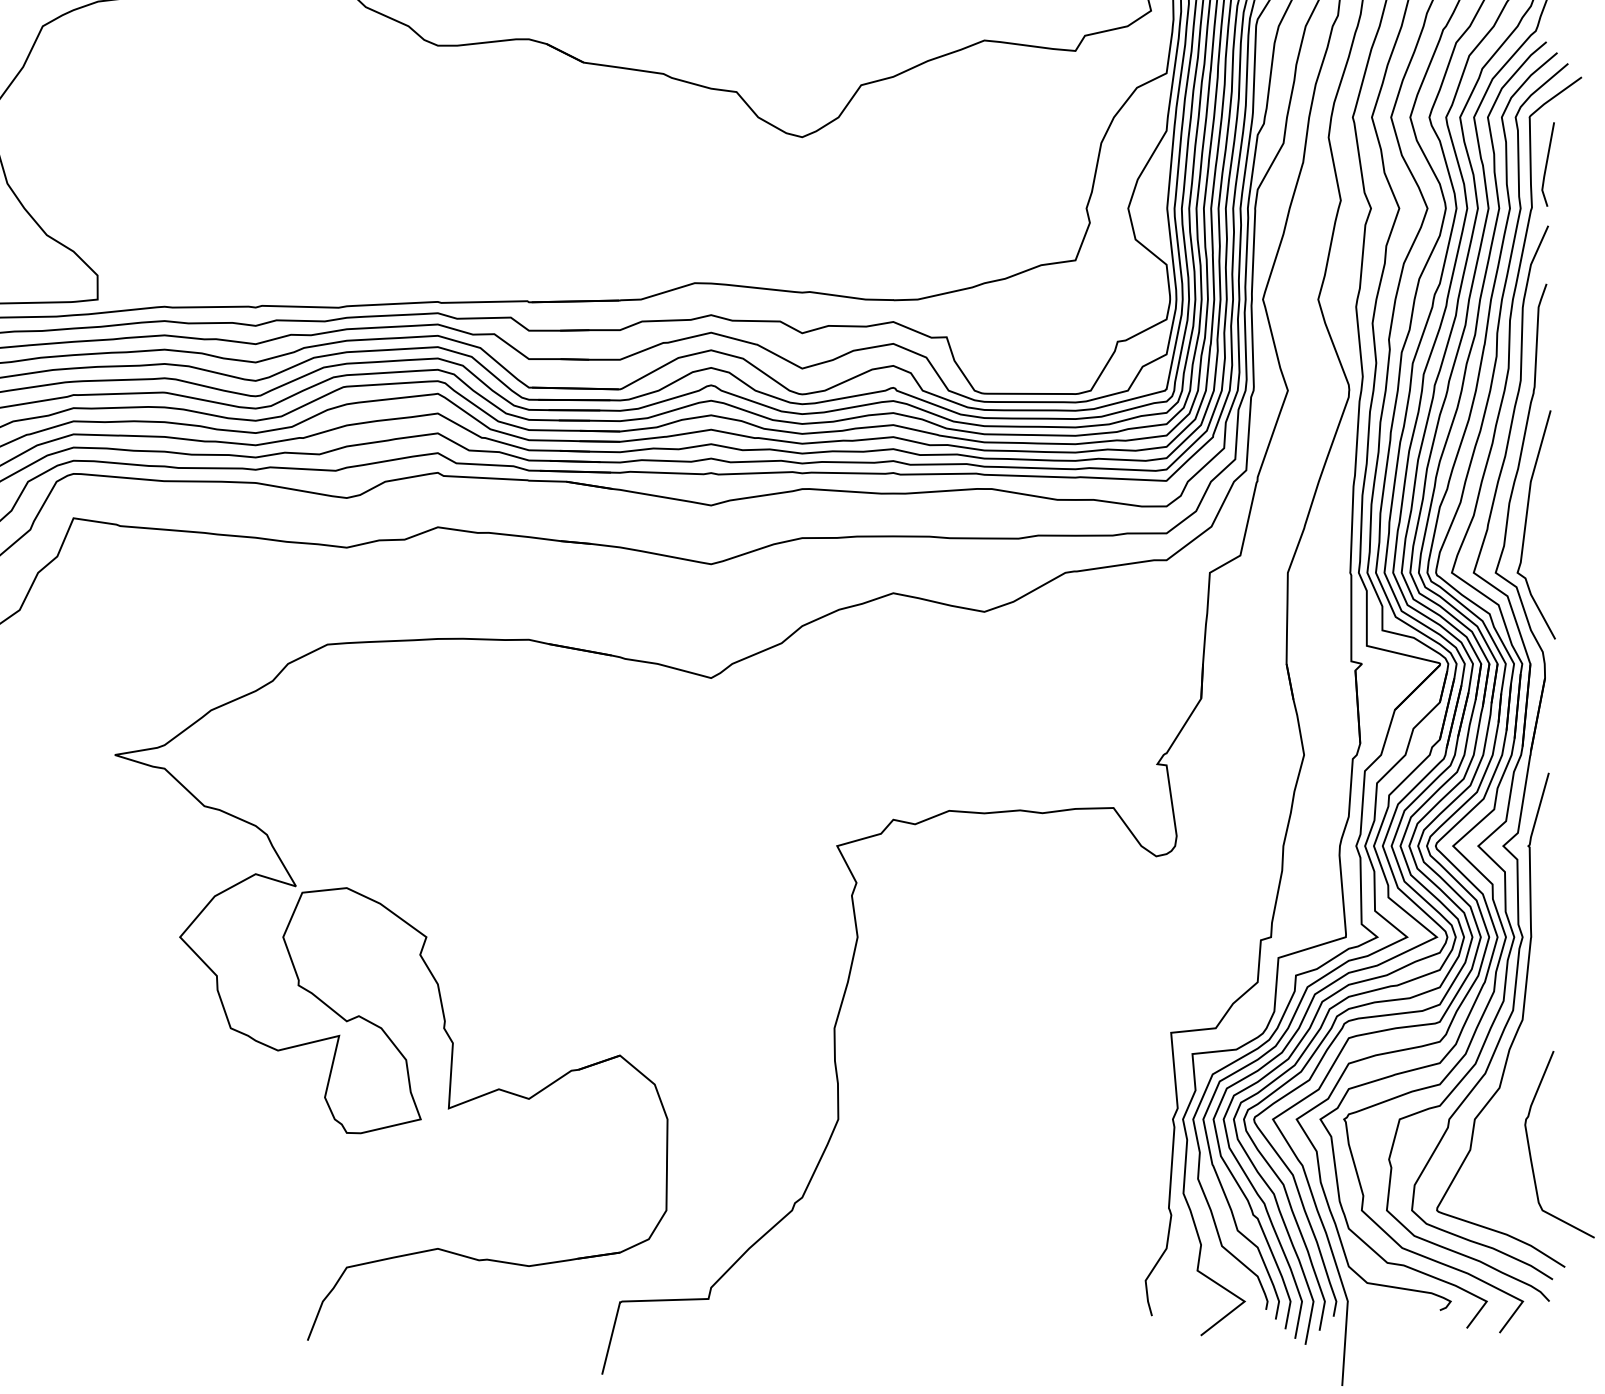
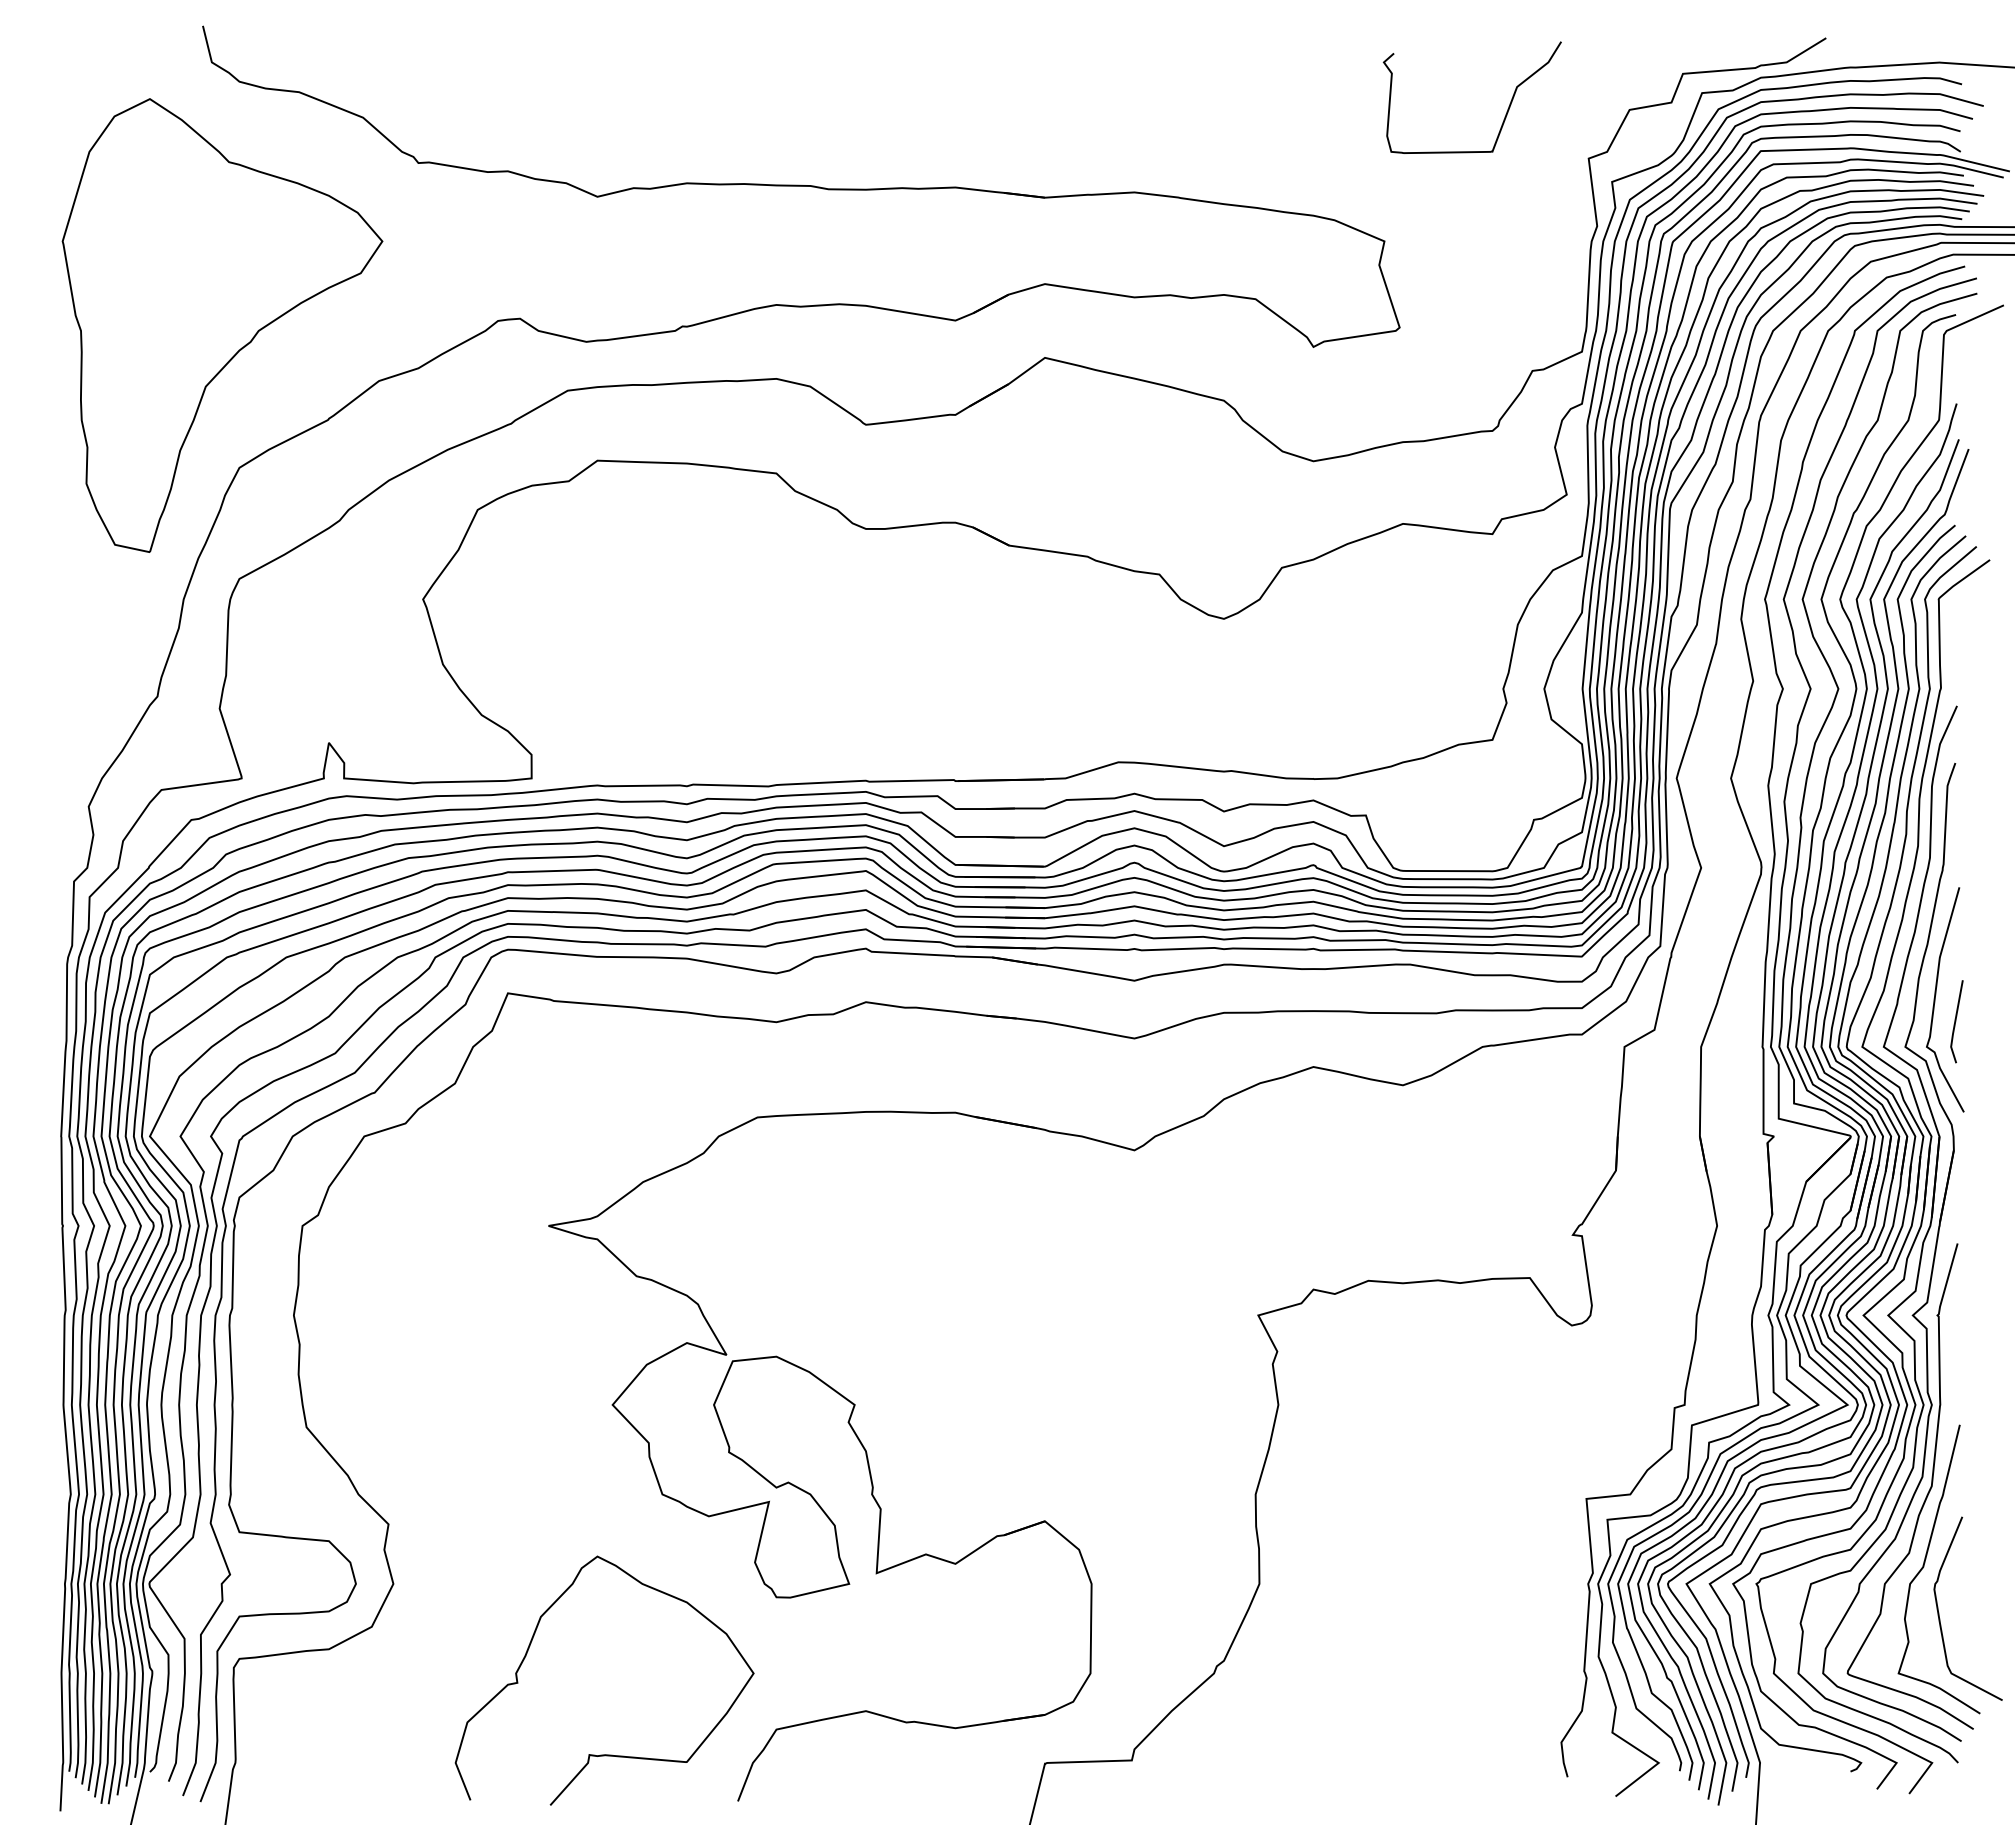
line: (1547, 164) -> (1956, 1021), moved
curve: (1516, 1098) -> (1925, 1563), added
curve: (171, 1292) -> (604, 1754), added

